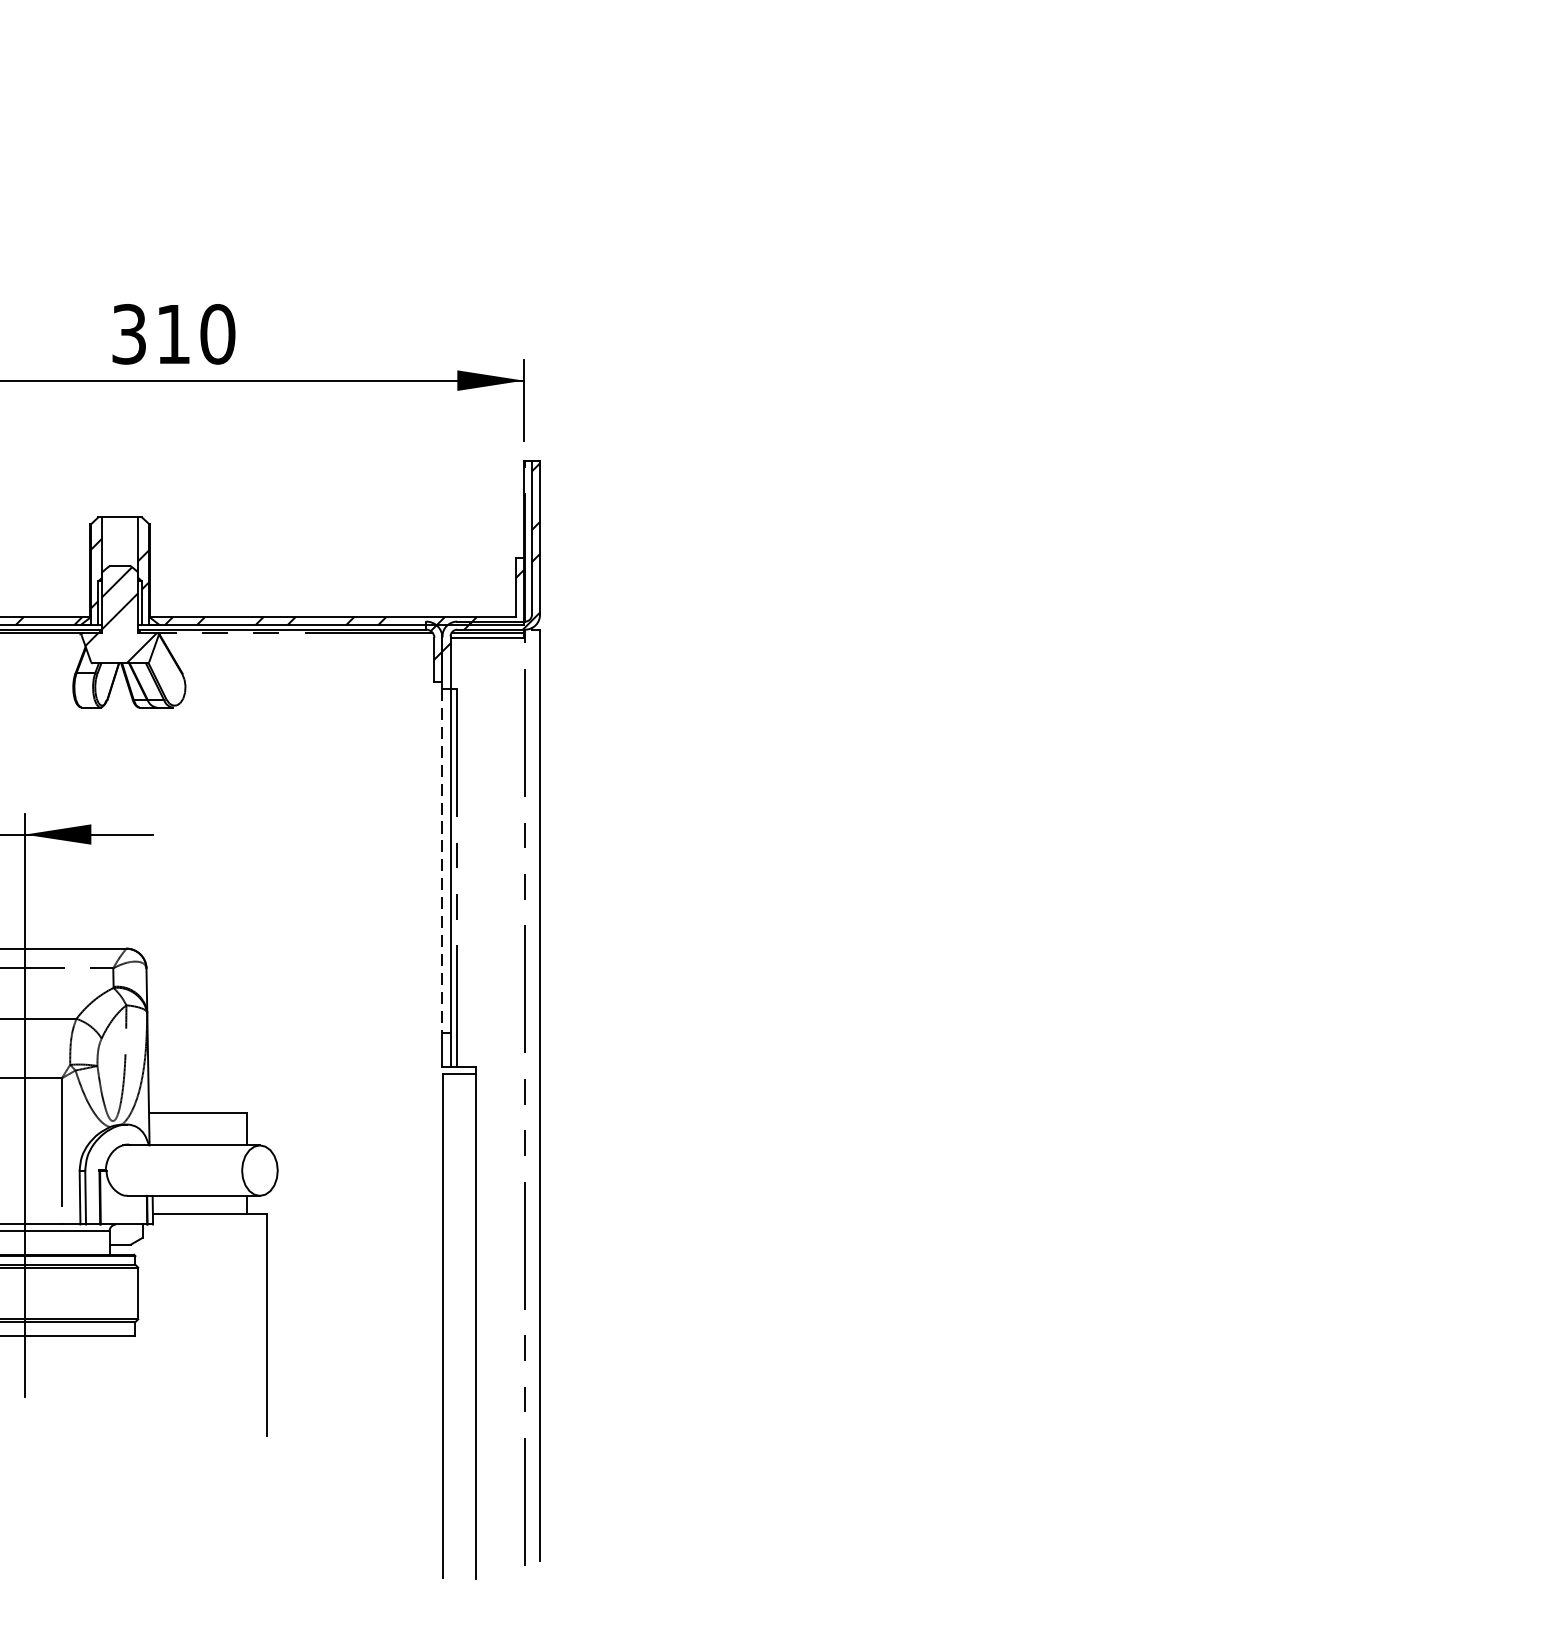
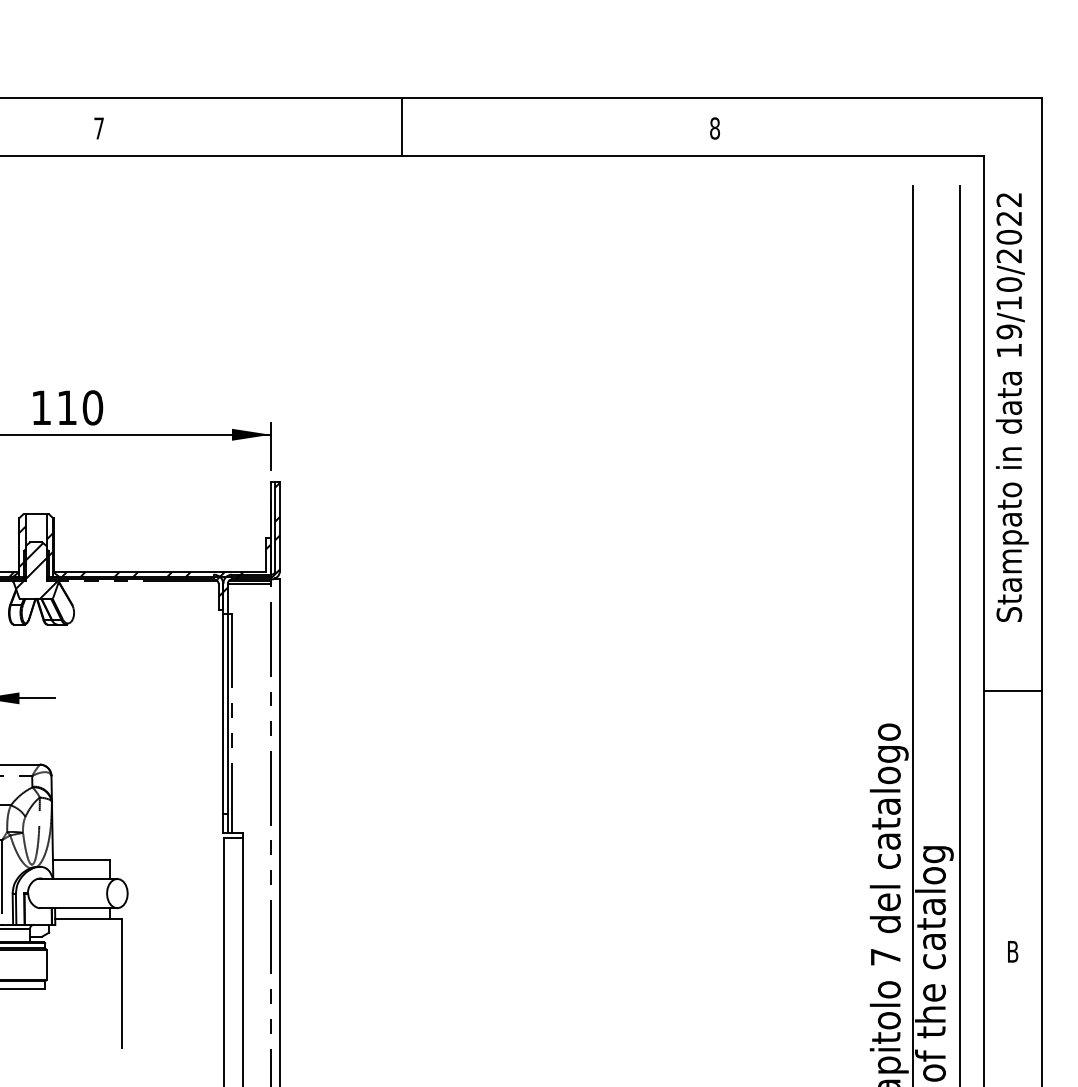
text: (129, 333) -> (41, 407), 310 -> 110
line: (442, 862) -> (223, 714), dashed -> solid

